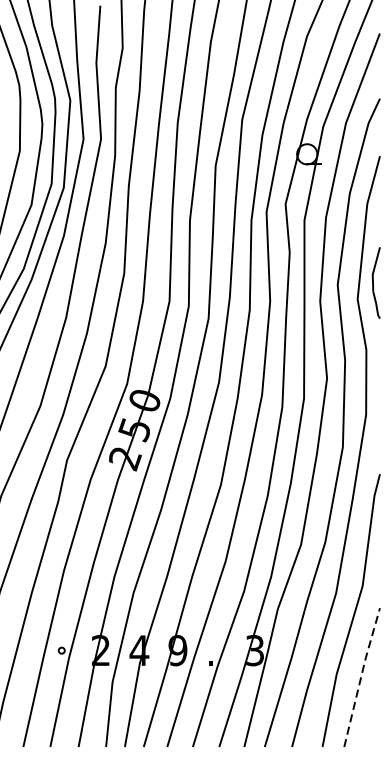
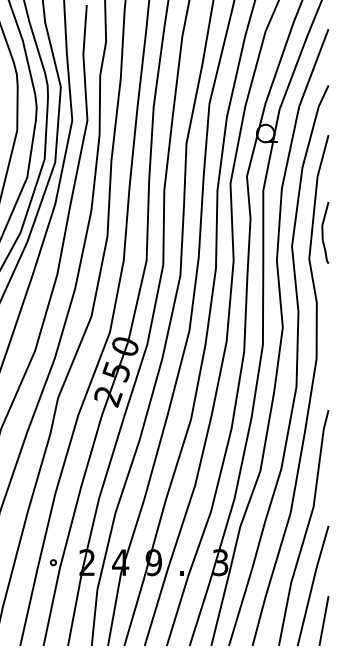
part: (376, 282) -> (325, 232), moved
line: (361, 677) -> (312, 585), dashed -> solid
line: (374, 717) -> (323, 620), added

